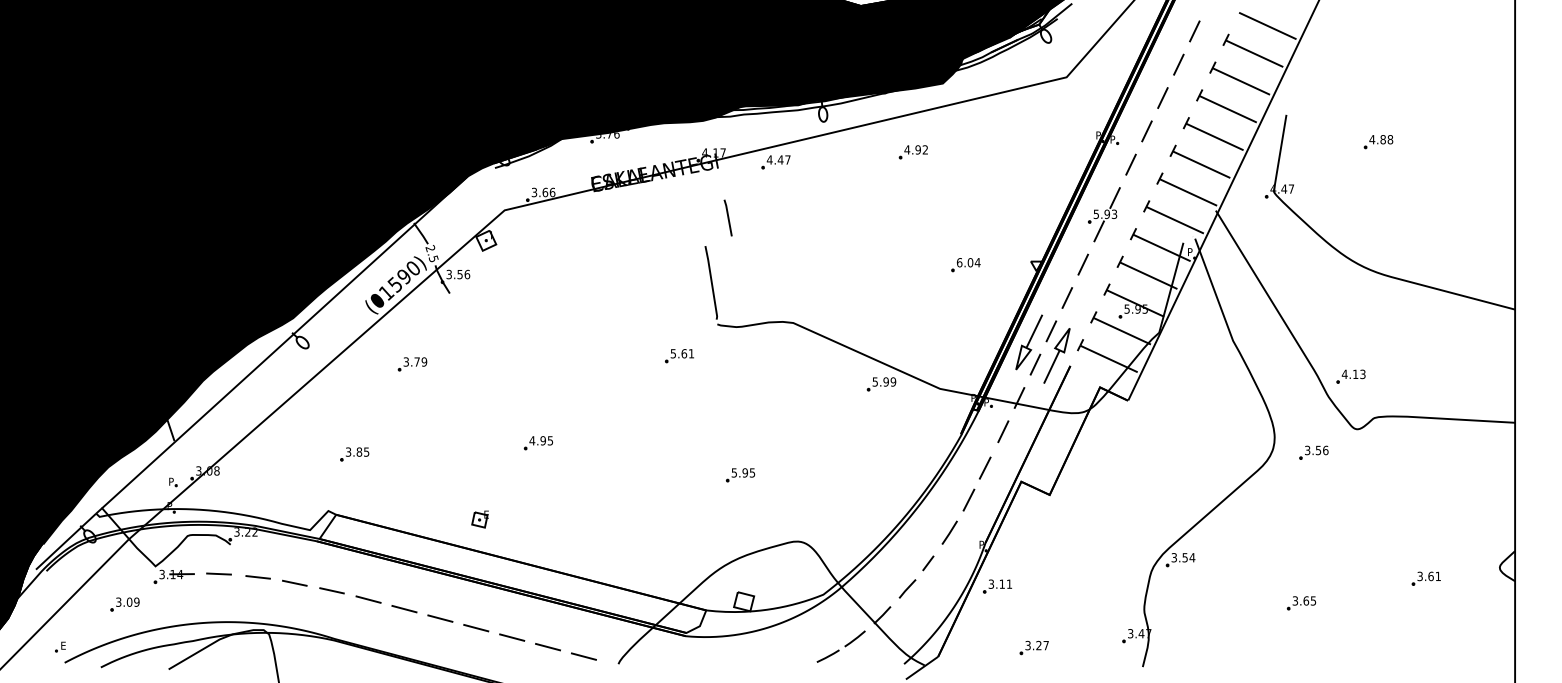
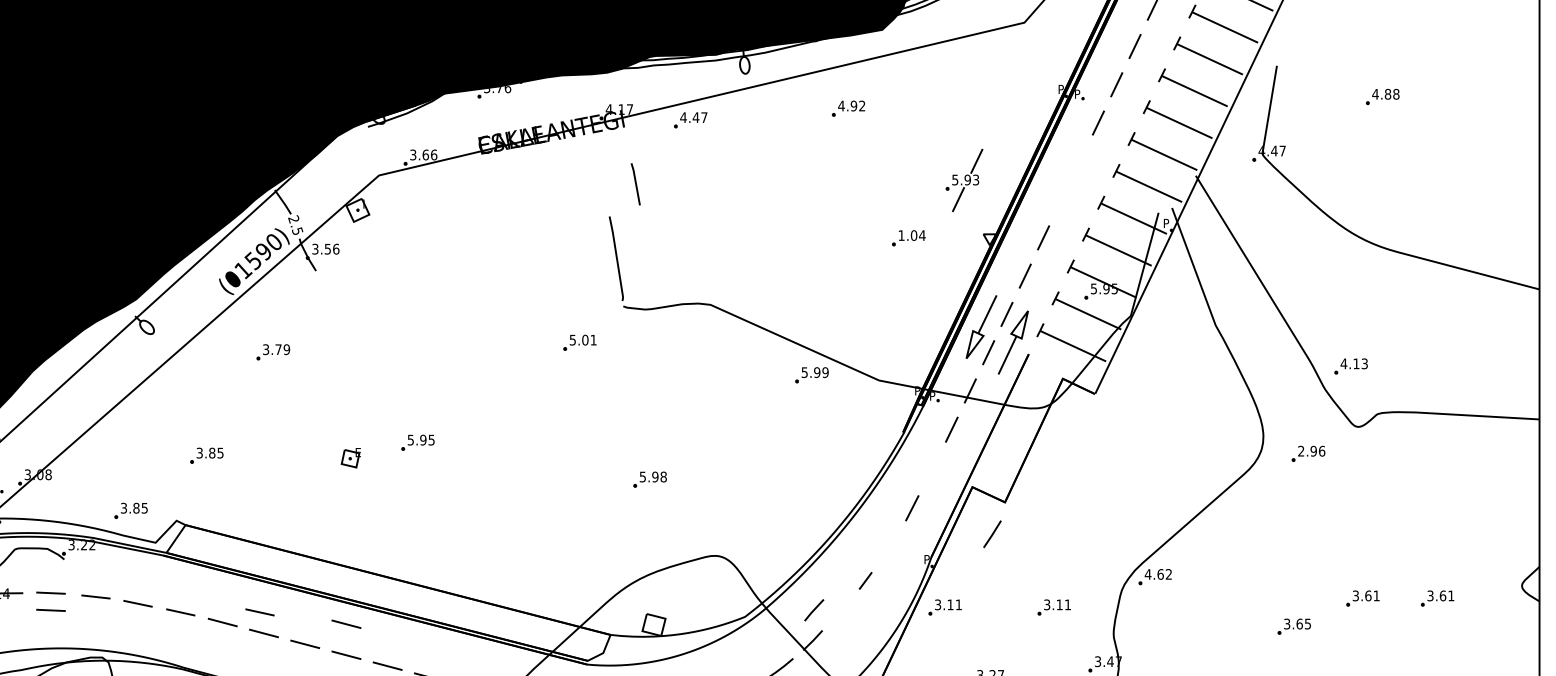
part: (1104, 214) -> (964, 180), moved
text: (959, 262) -> (901, 235), 6.04 -> 1.04
text: (684, 353) -> (585, 339), 5.61 -> 5.01
text: (532, 440) -> (411, 439), 4.95 -> 5.95
text: (1313, 450) -> (1307, 451), 3.56 -> 2.96
line: (984, 467) -> (930, 470), removed
text: (752, 472) -> (663, 476), 5.95 -> 5.98
part: (288, 502) -> (130, 510), added
part: (479, 519) -> (350, 458), moved
line: (949, 532) -> (992, 533), moved
text: (1183, 557) -> (1158, 574), 3.54 -> 4.62
part: (1360, 578) -> (1361, 598), added
part: (1092, 586) -> (1054, 607), added
line: (218, 588) -> (50, 609), added
line: (907, 588) -> (814, 609), moved
line: (400, 590) -> (259, 612), added
line: (476, 601) -> (346, 624), added

